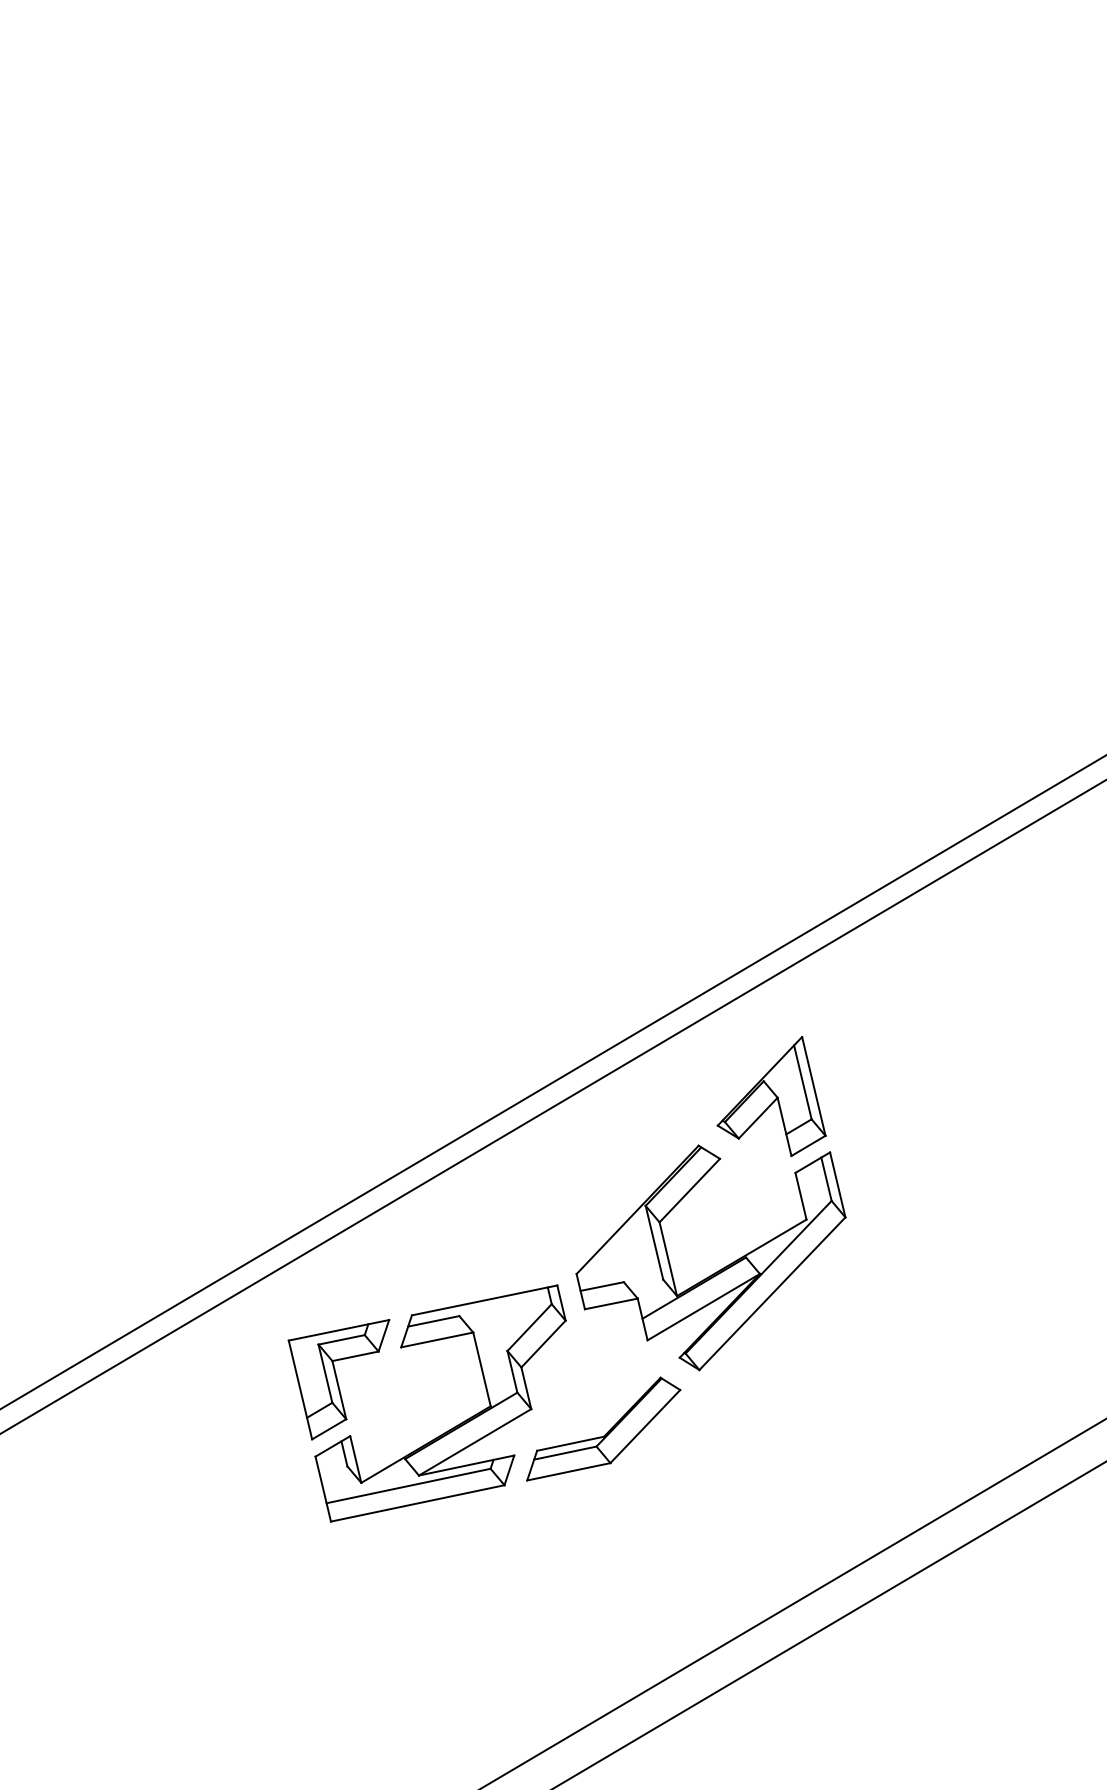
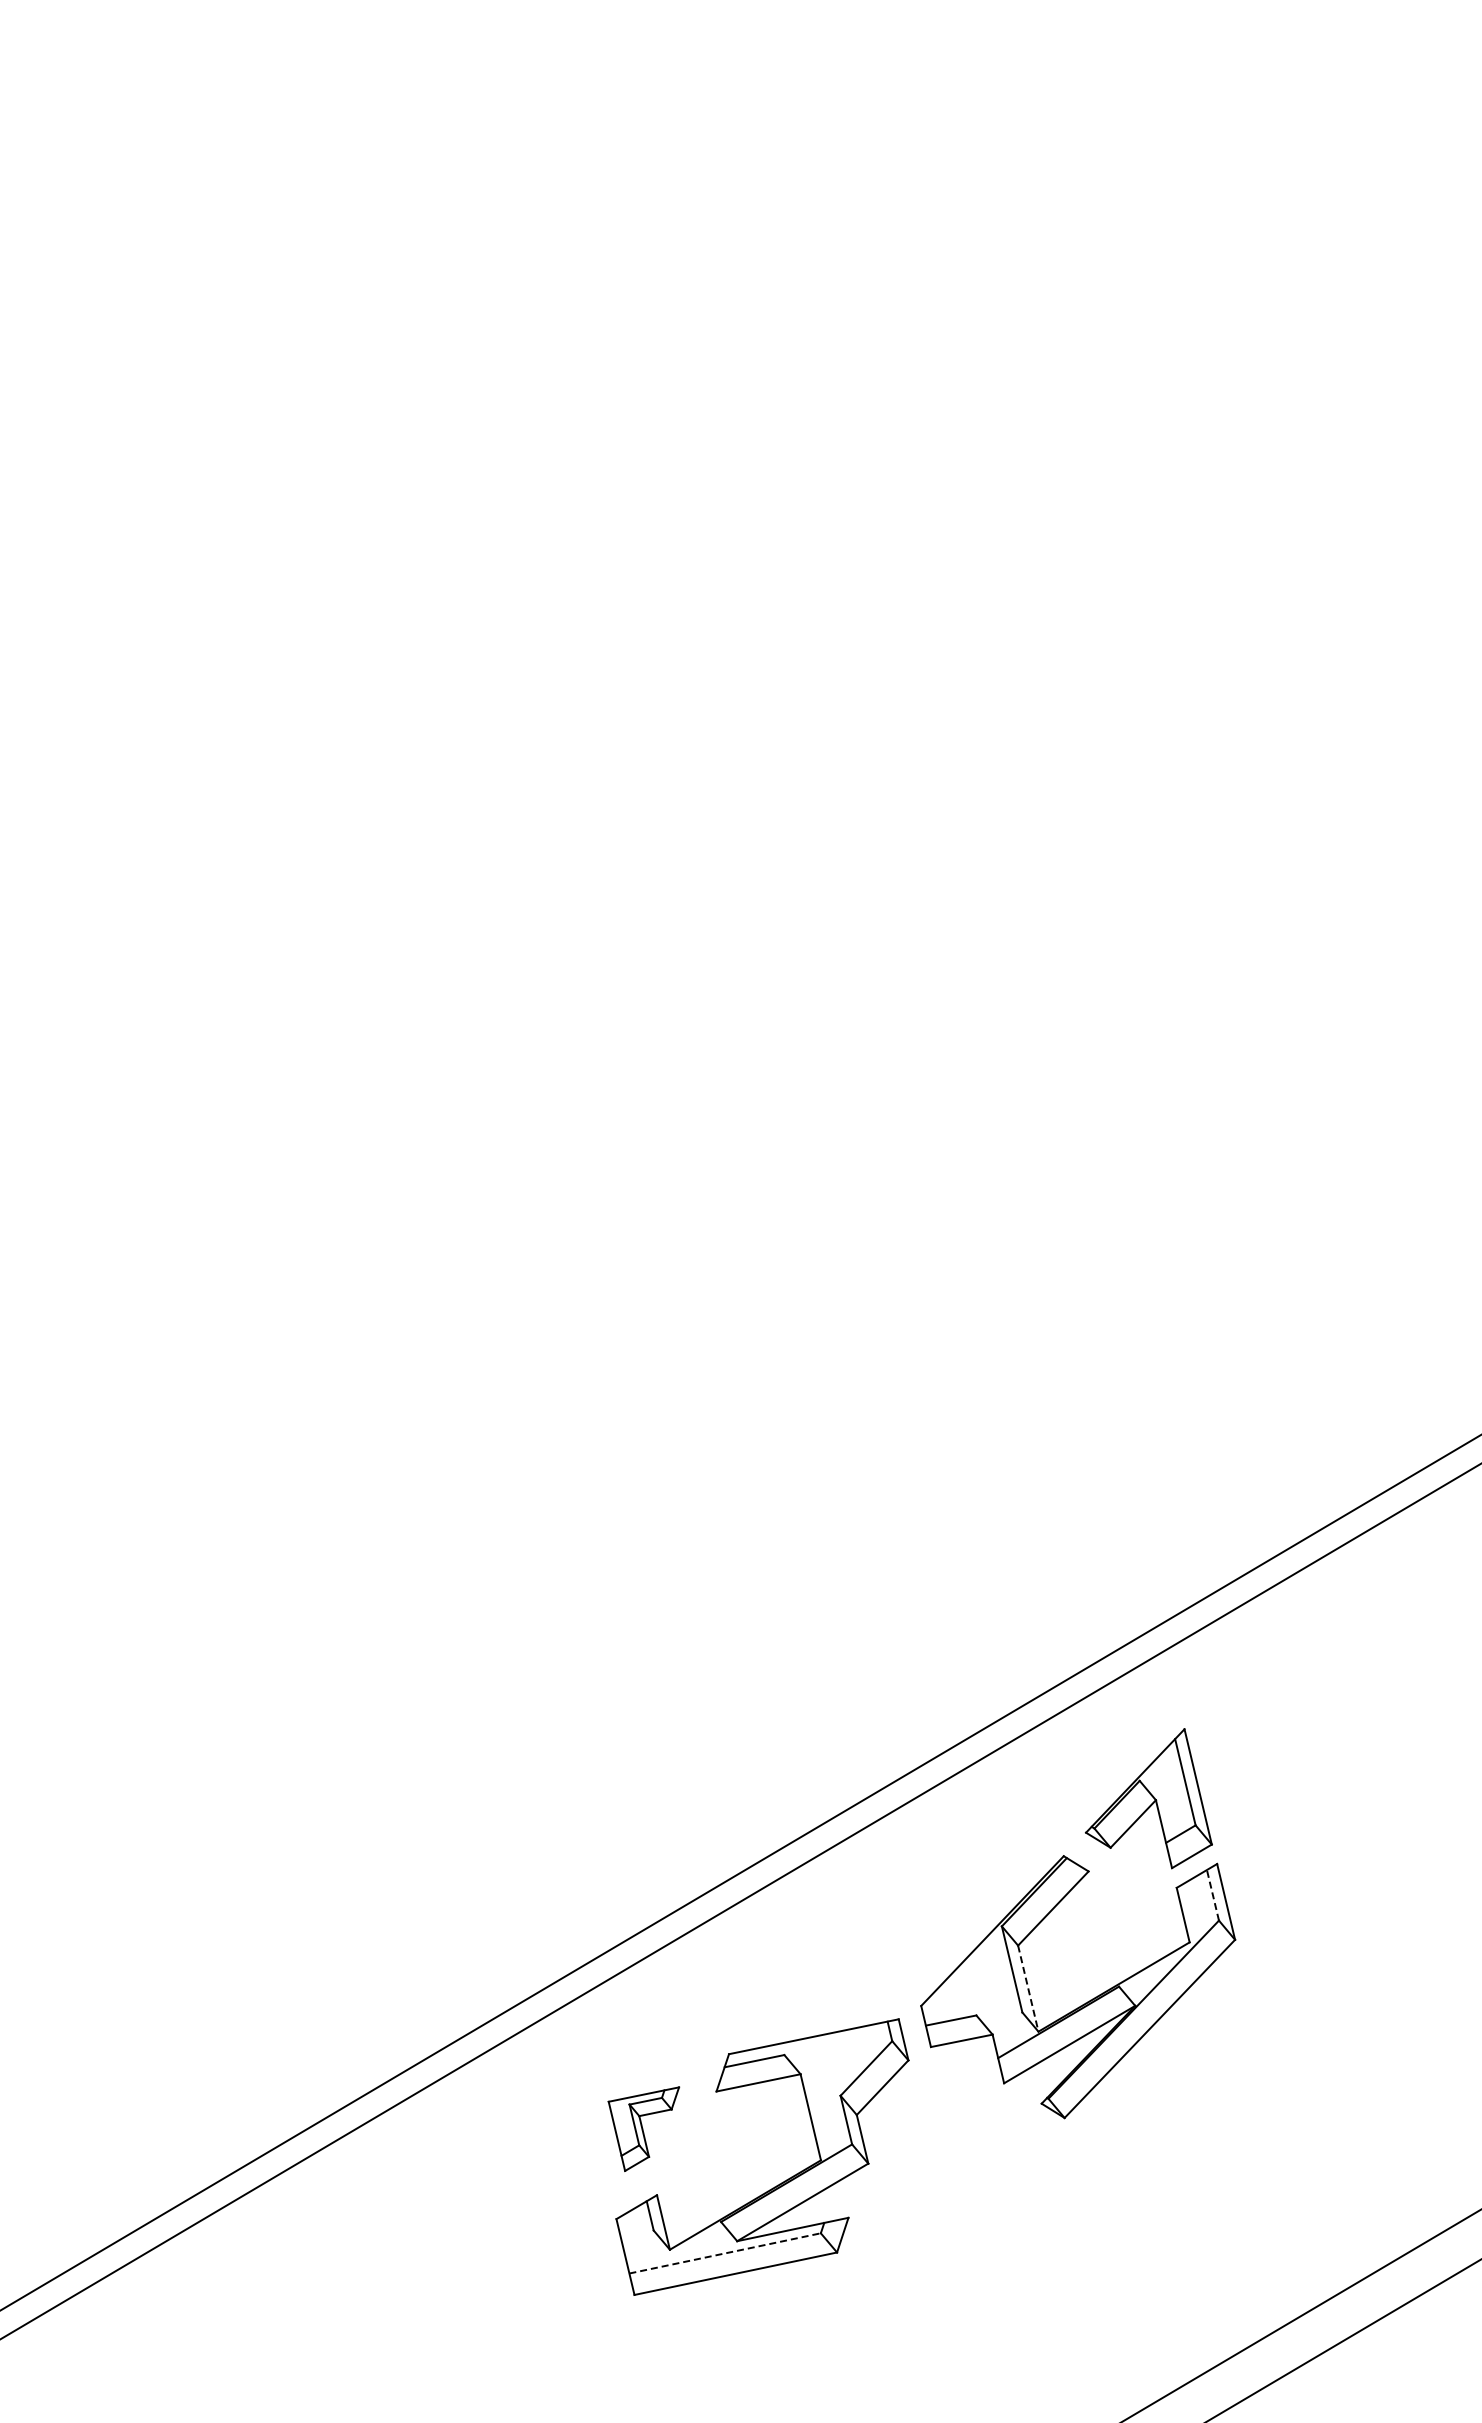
line: (826, 1178) -> (1212, 1894), solid -> dashed
line: (668, 1259) -> (1028, 1989), solid -> dashed
part: (338, 1379) -> (643, 2128), size x0.6
part: (607, 1432) -> (957, 2190), removed
line: (408, 1486) -> (725, 2253), solid -> dashed

